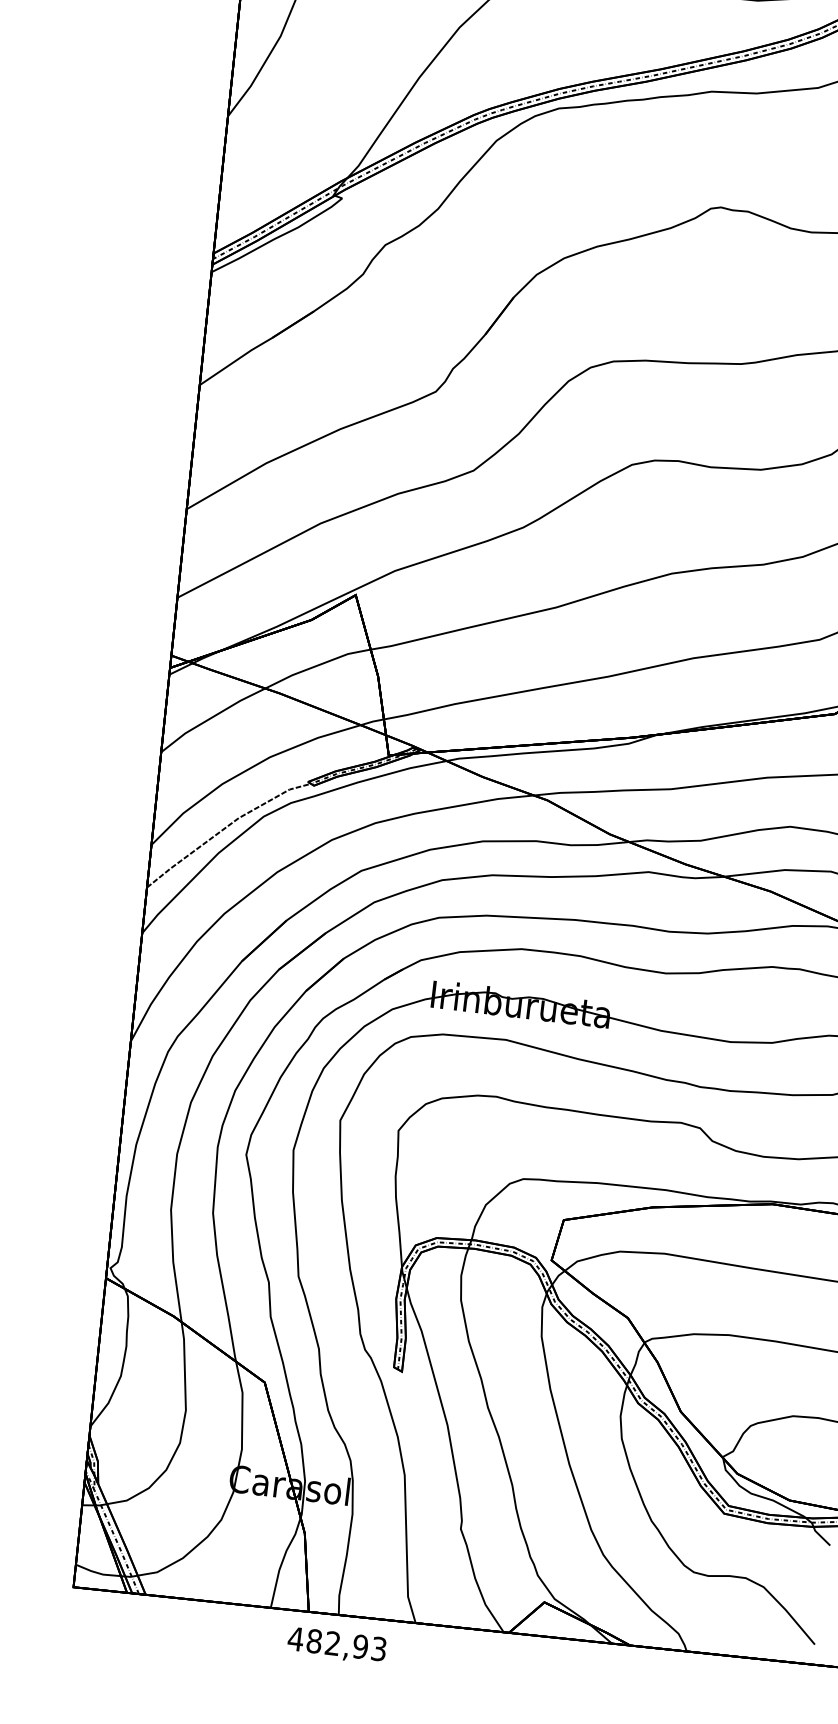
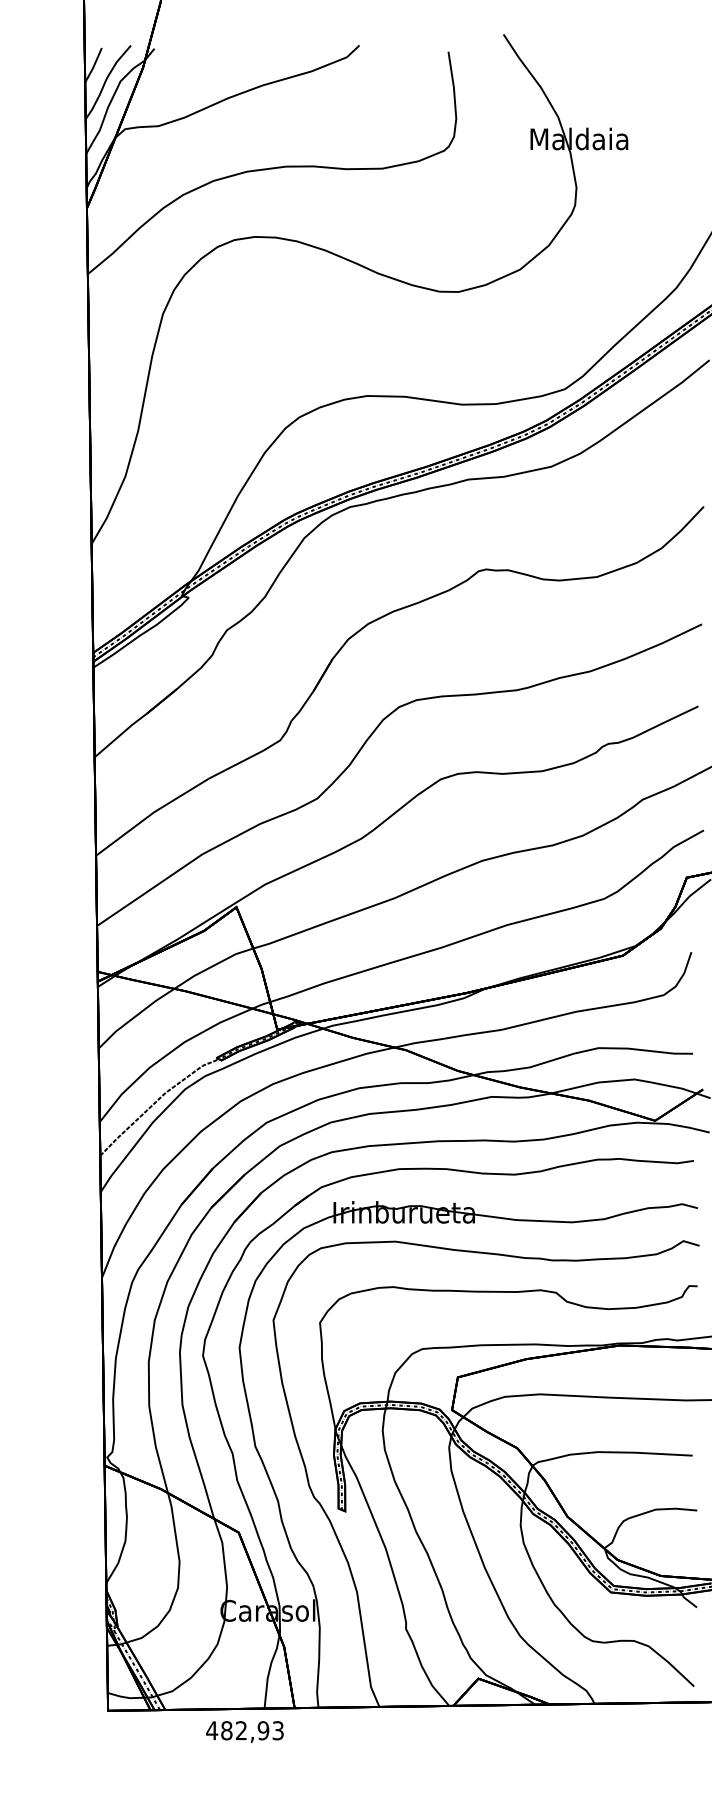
text: (336, 1644) -> (244, 1731), moved

